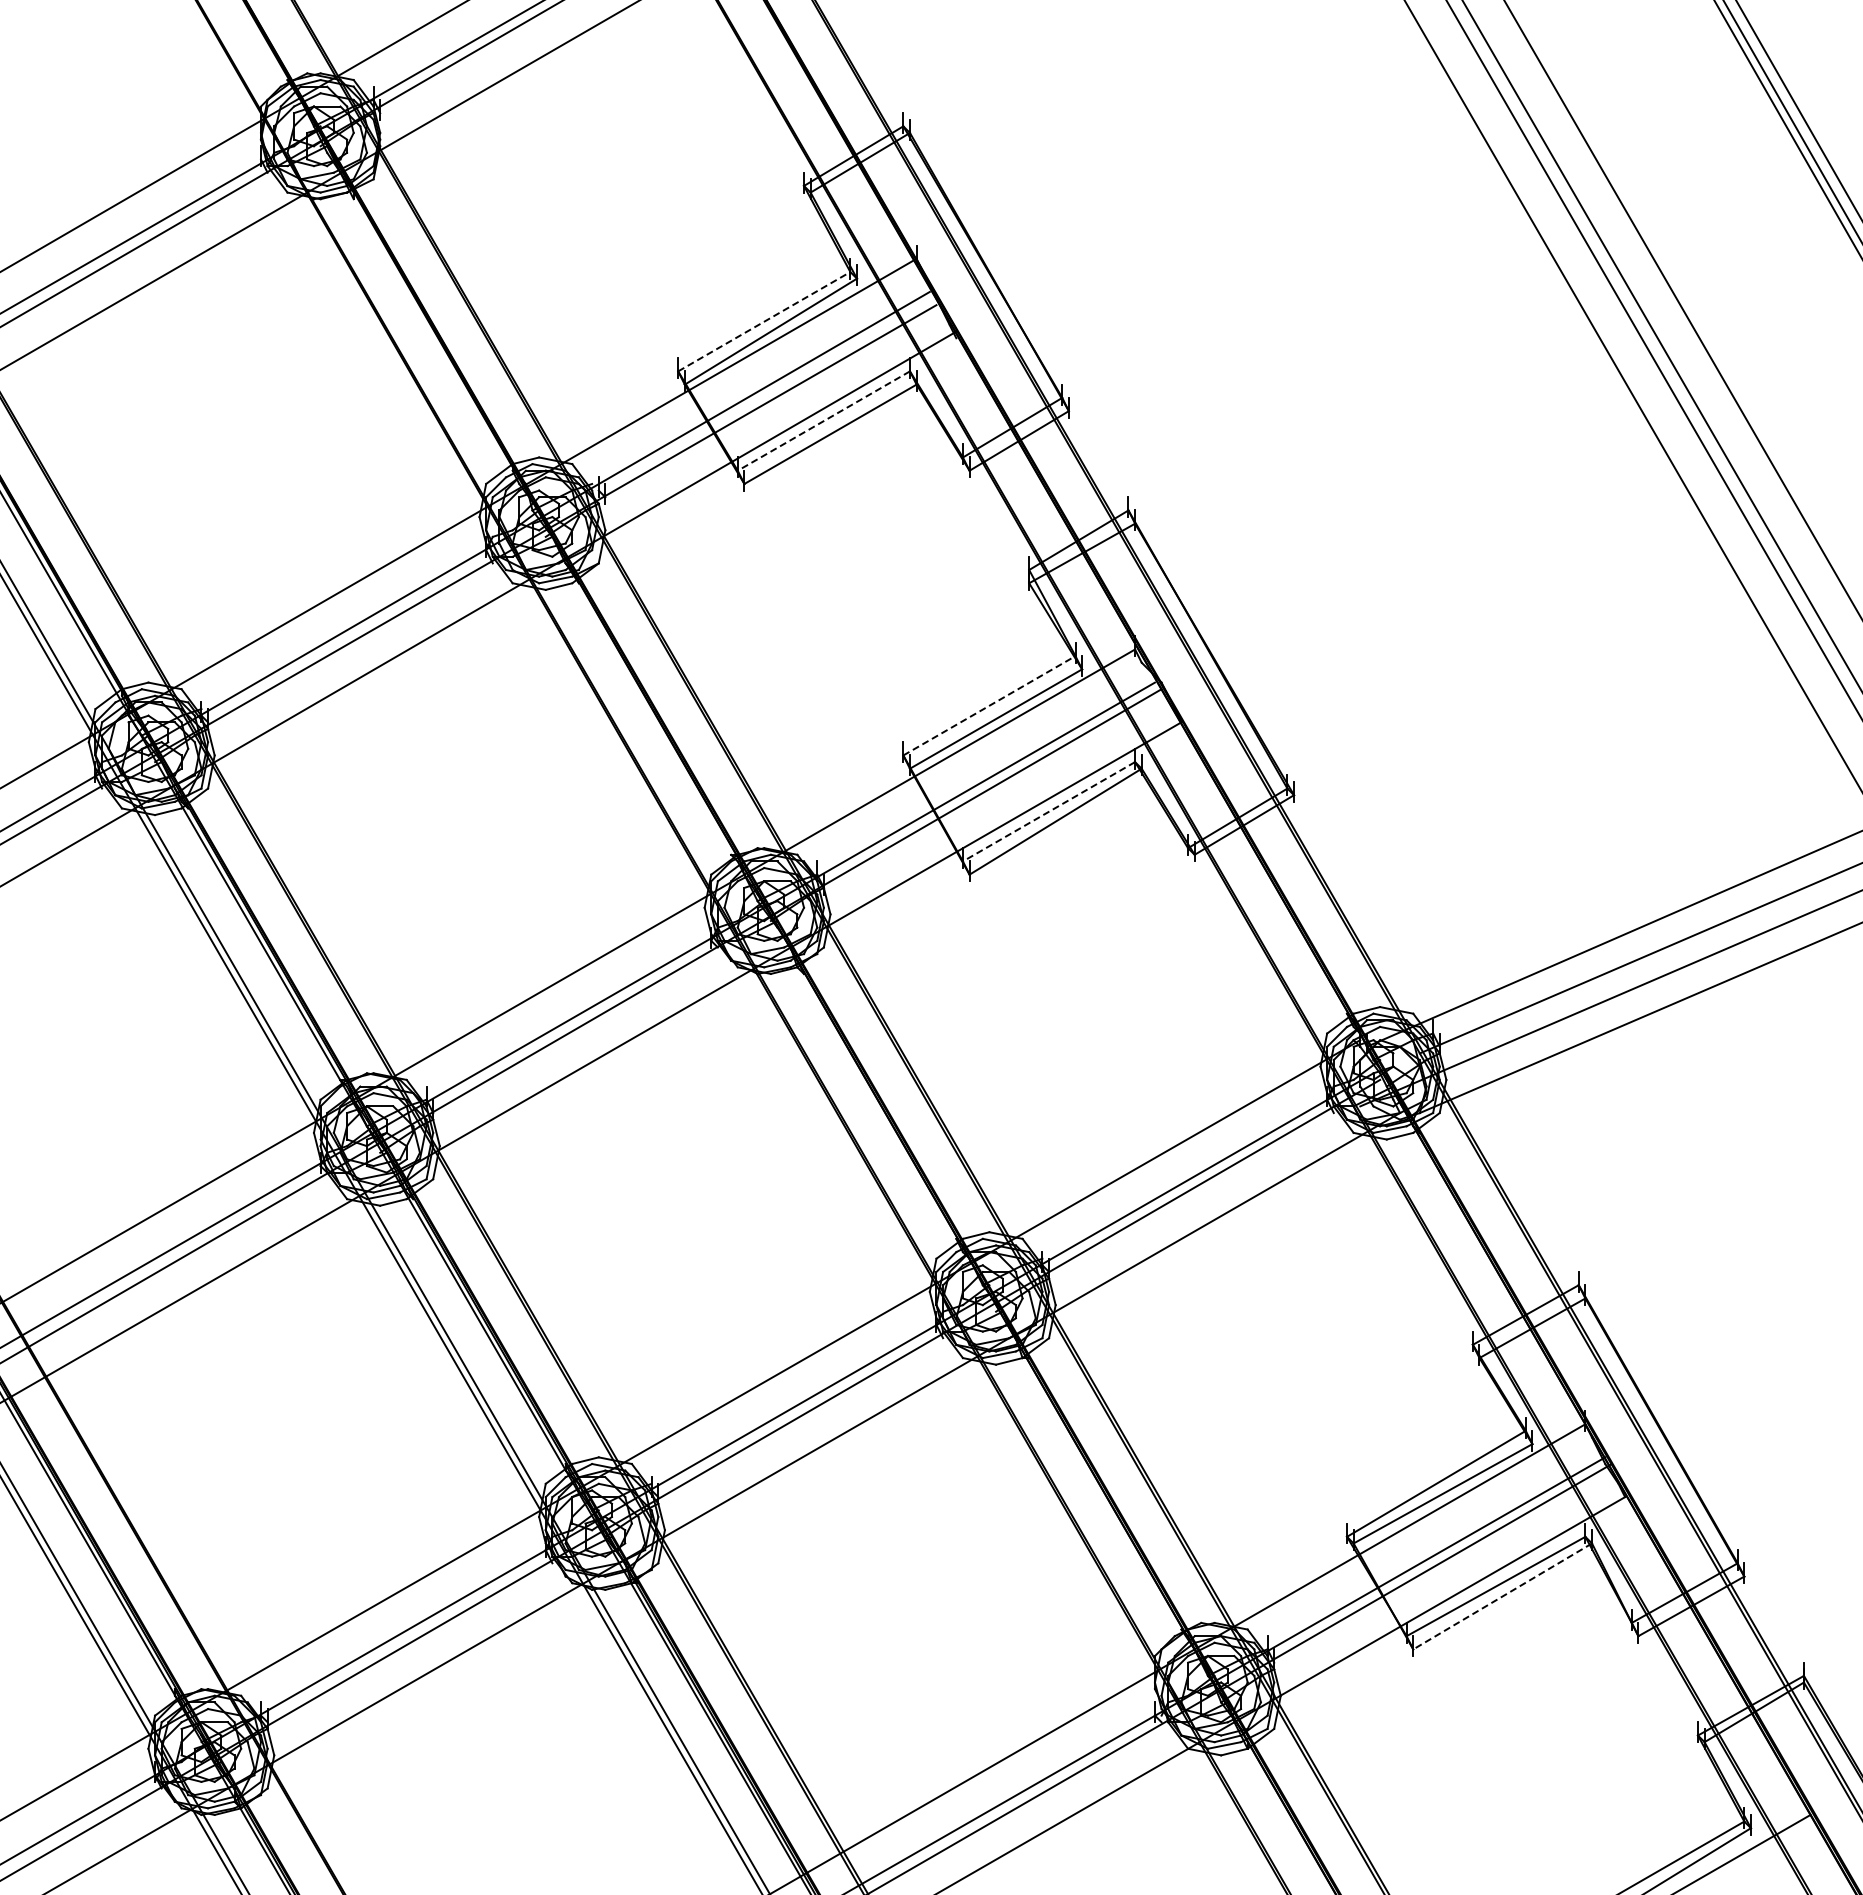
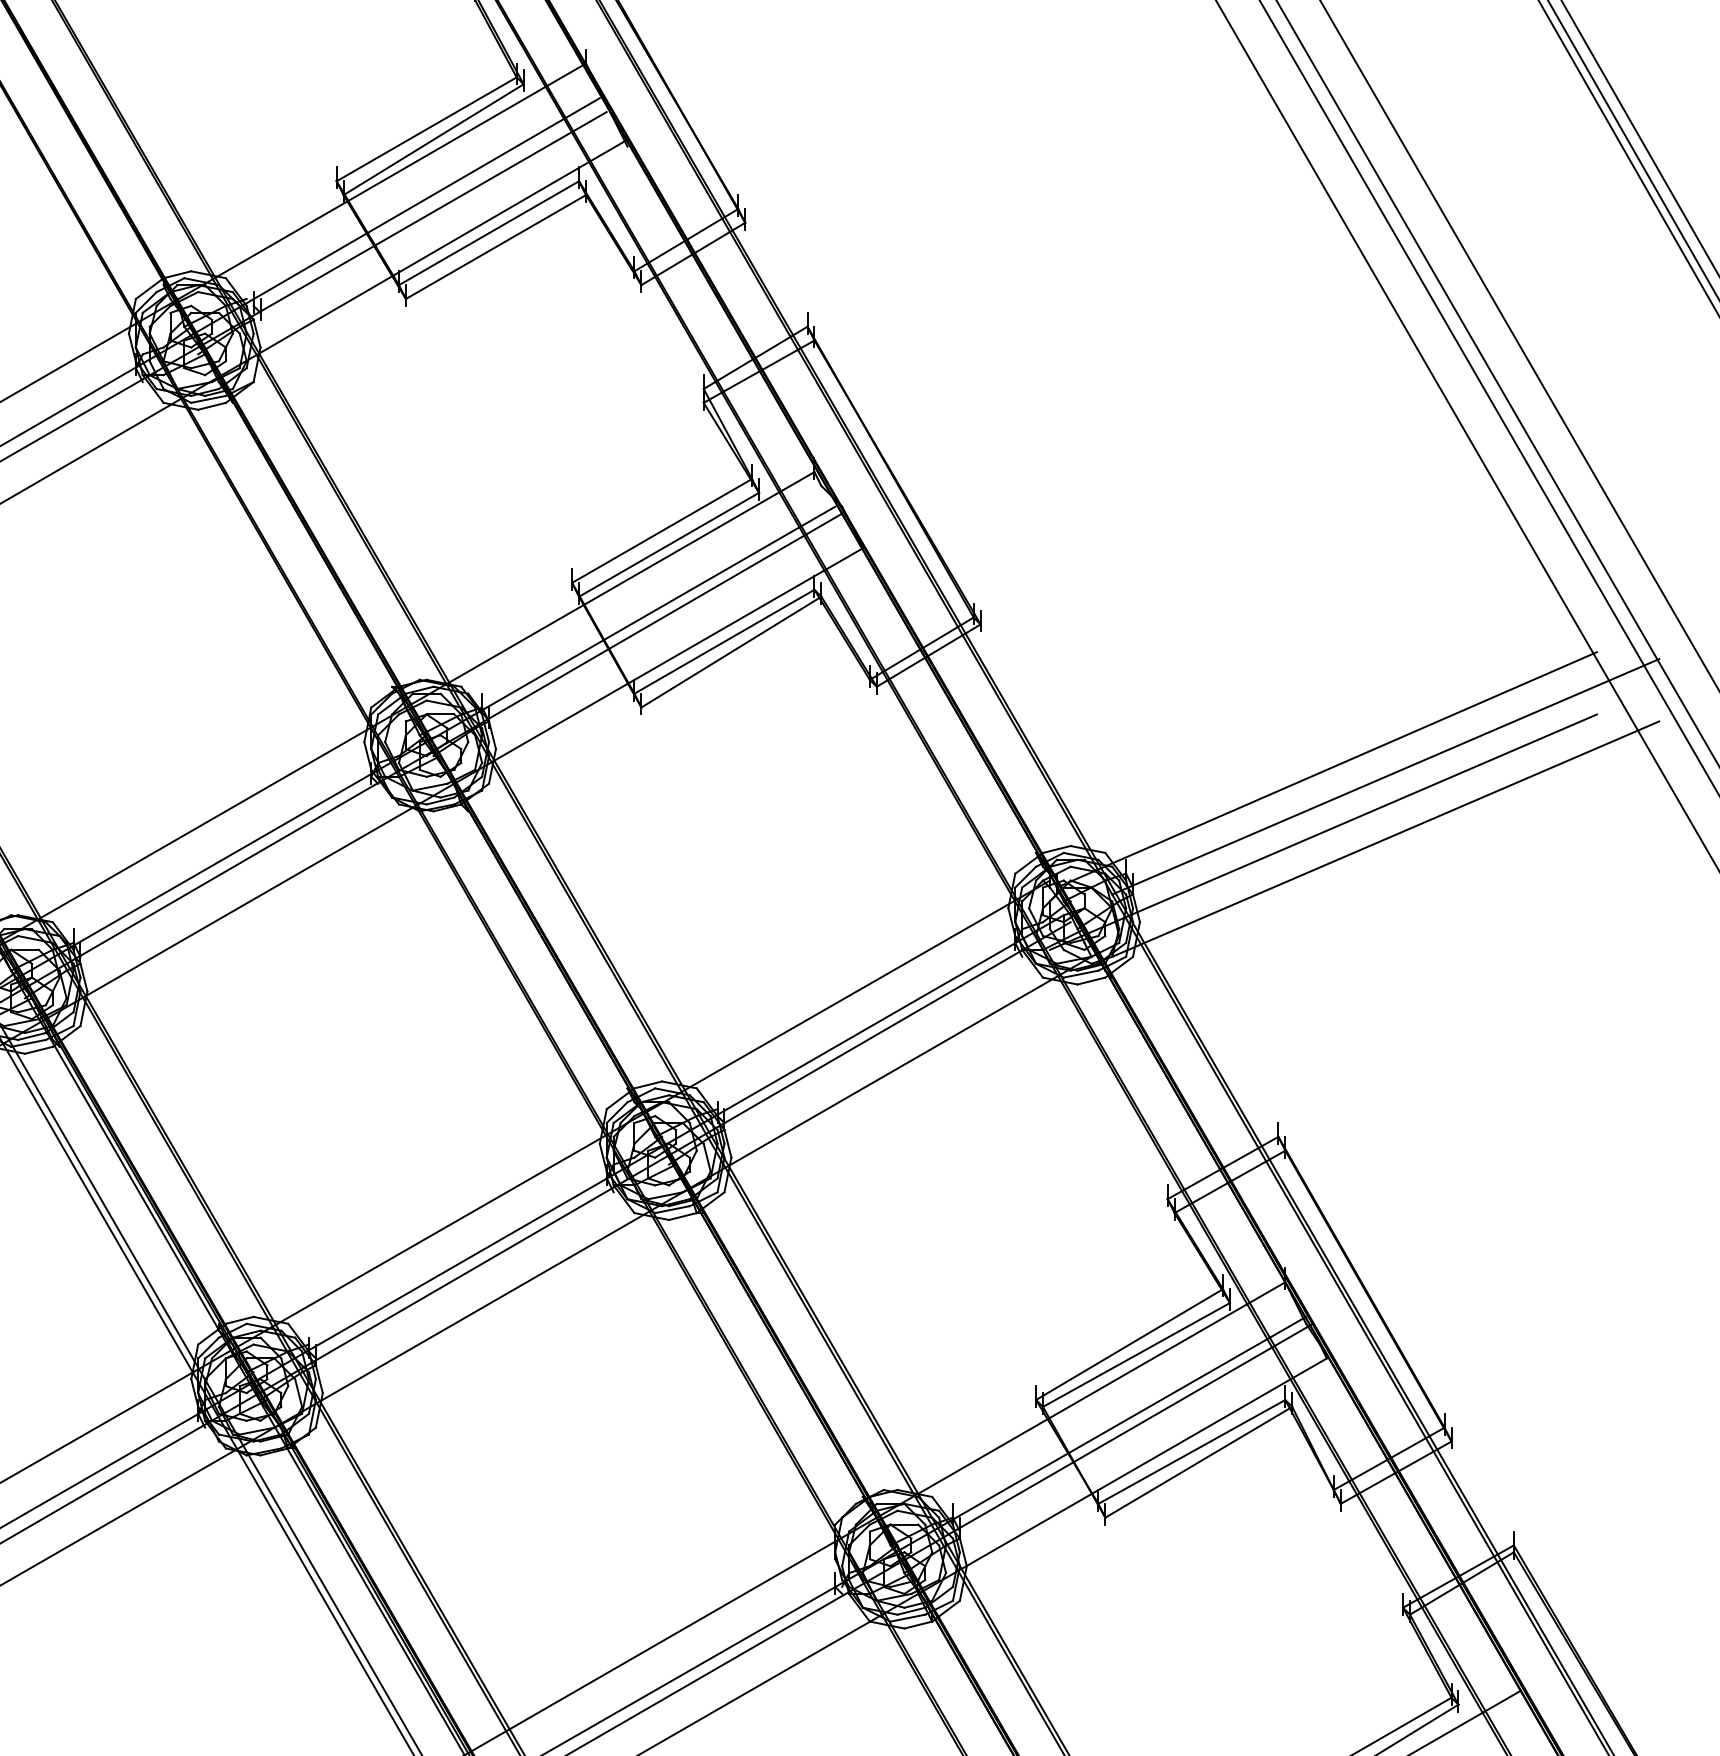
line: (764, 321) -> (426, 129), dashed -> solid
line: (823, 421) -> (488, 233), dashed -> solid
line: (989, 705) -> (662, 530), dashed -> solid
line: (1048, 812) -> (723, 642), dashed -> solid
line: (1502, 1596) -> (1198, 1462), dashed -> solid

